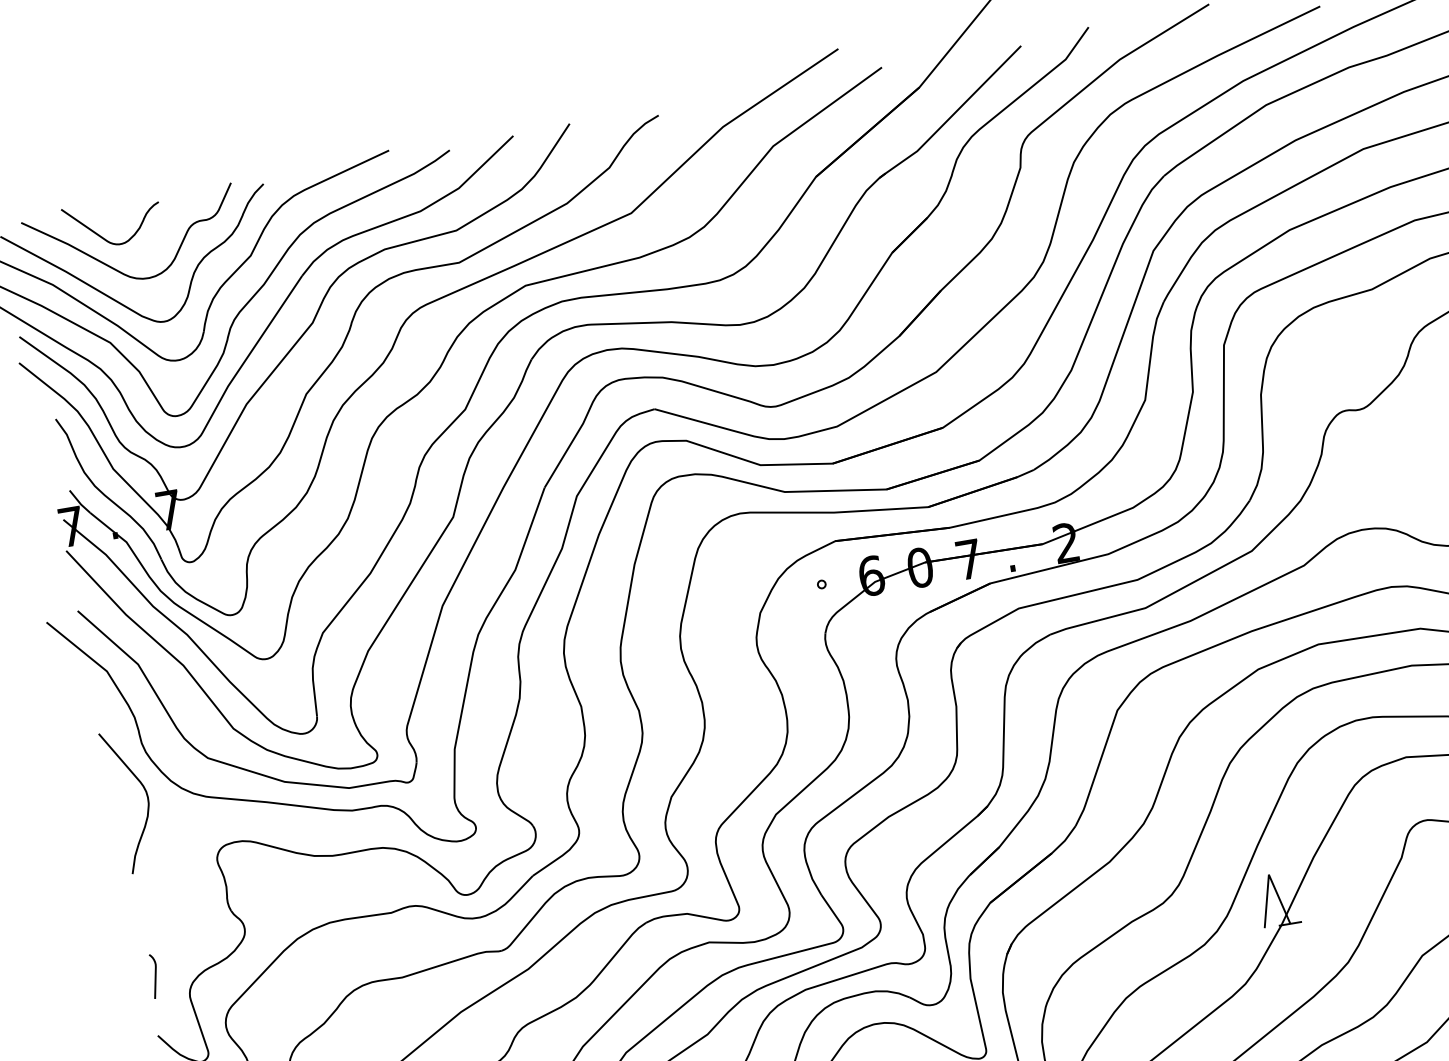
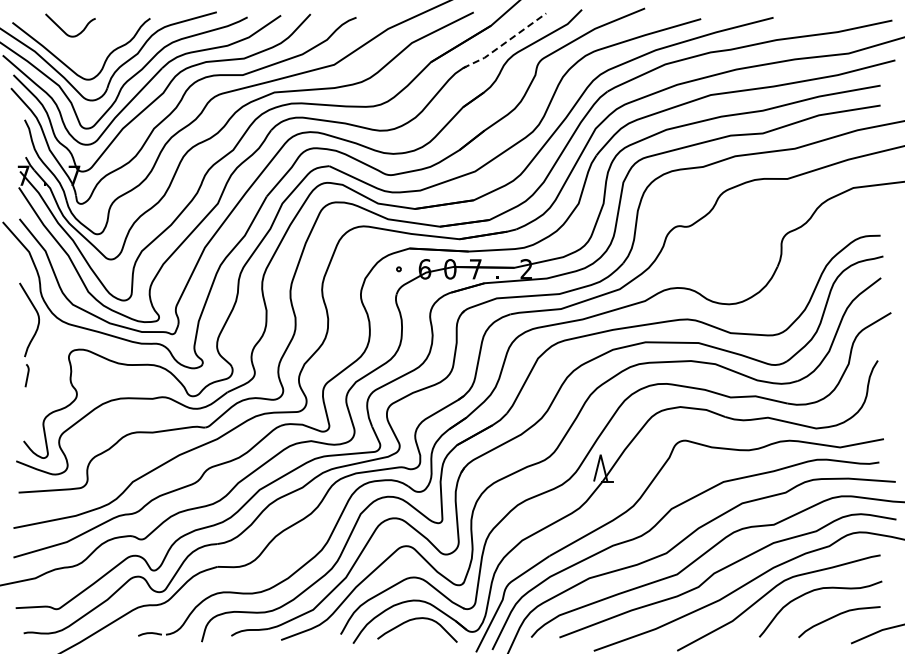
line: (952, 114) -> (505, 42), solid -> dashed
curve: (114, 266) -> (67, 47), removed
curve: (153, 976) -> (26, 375), moved

